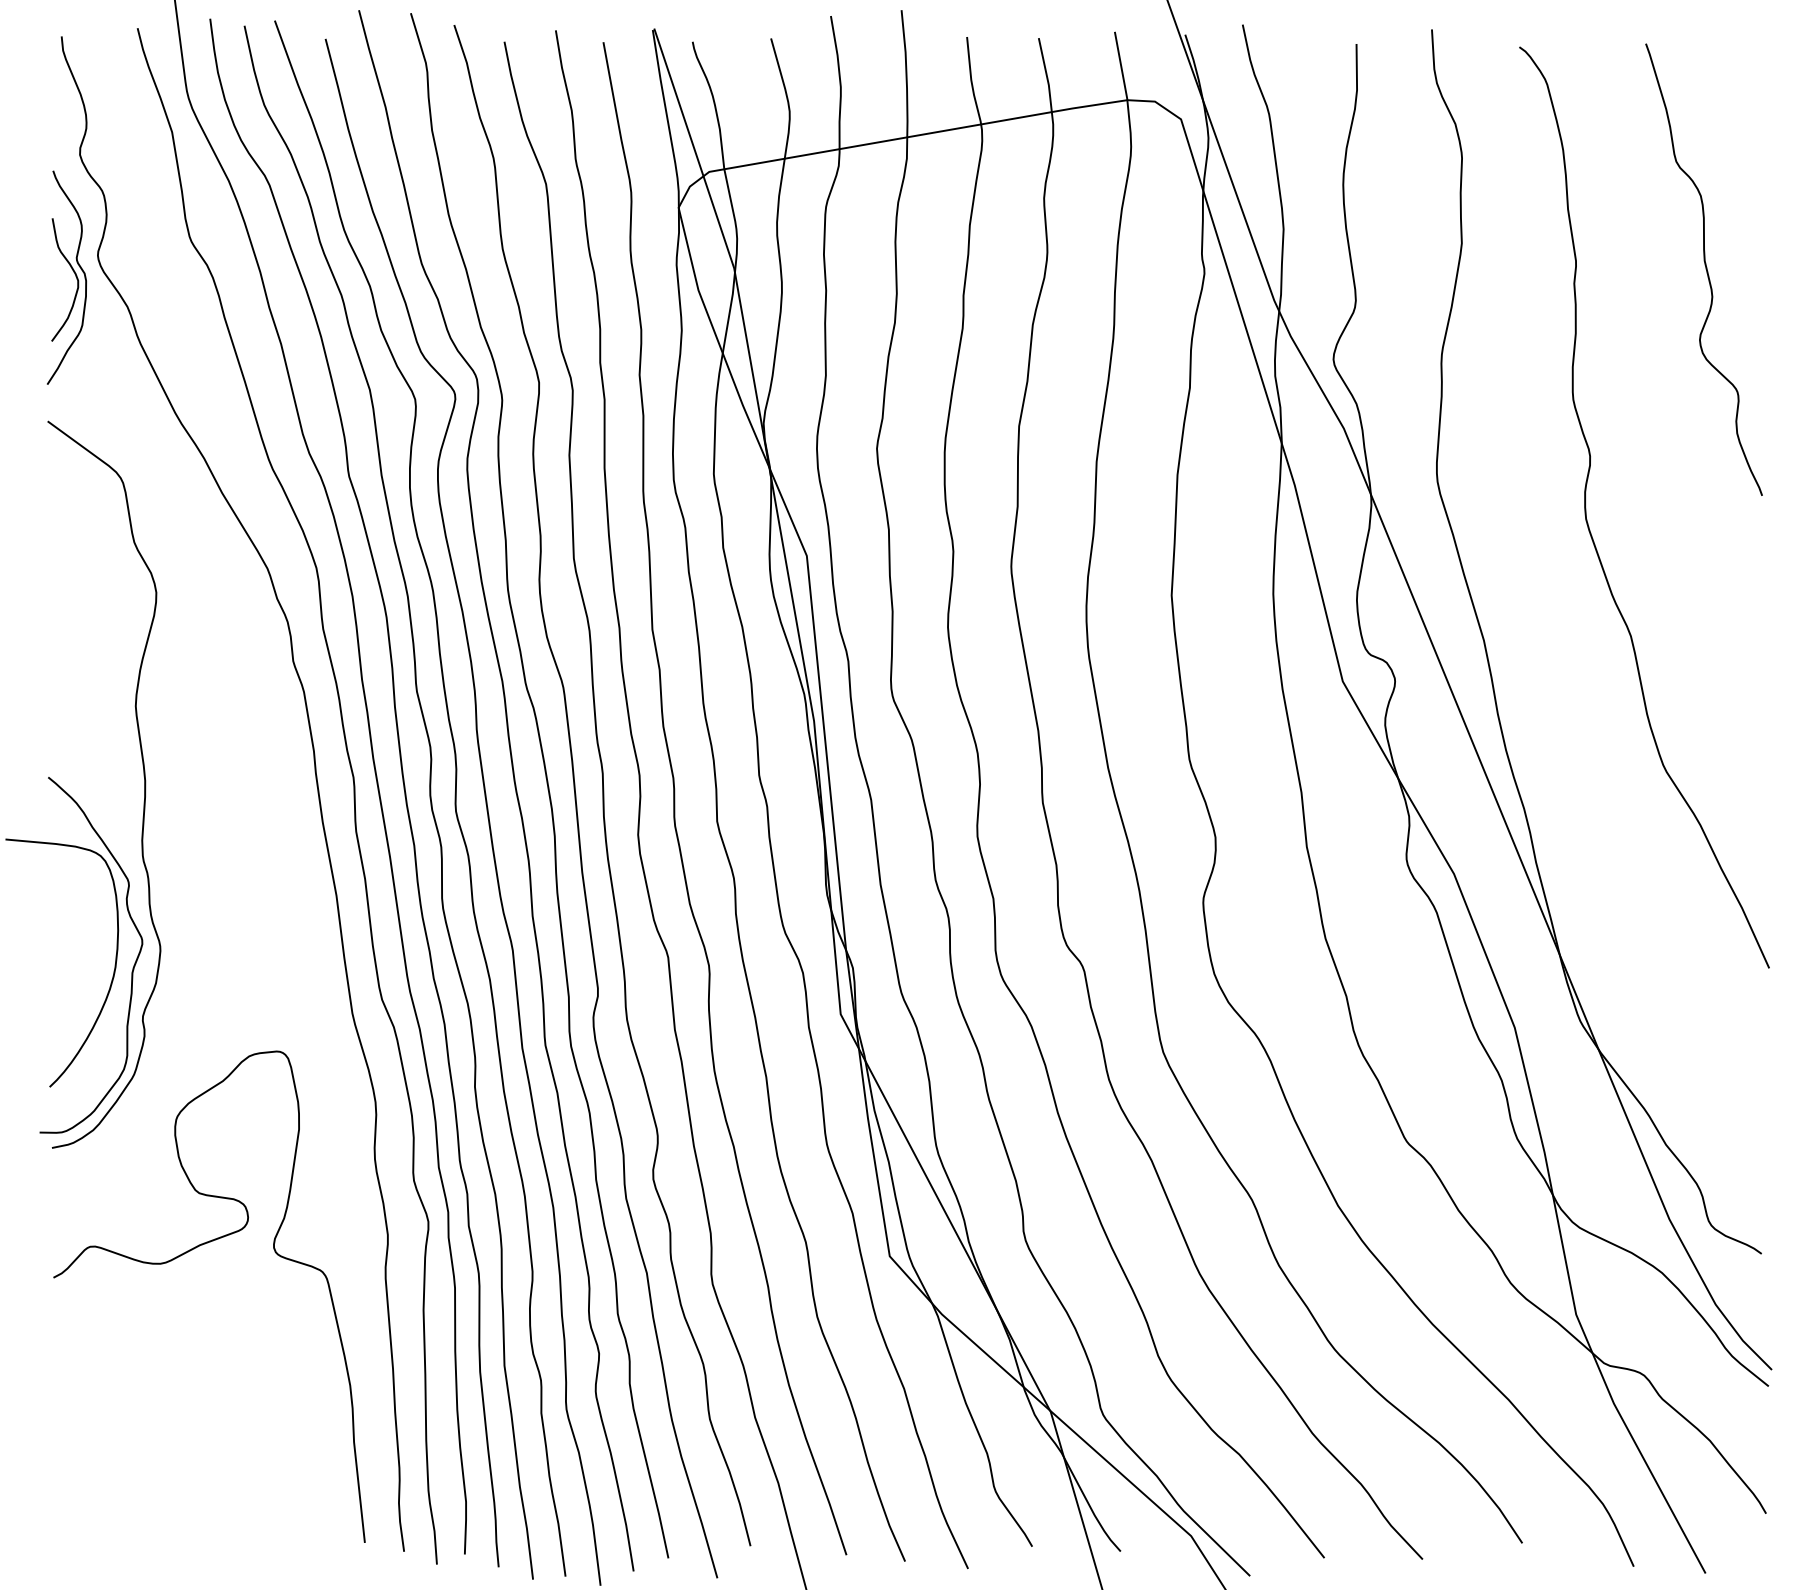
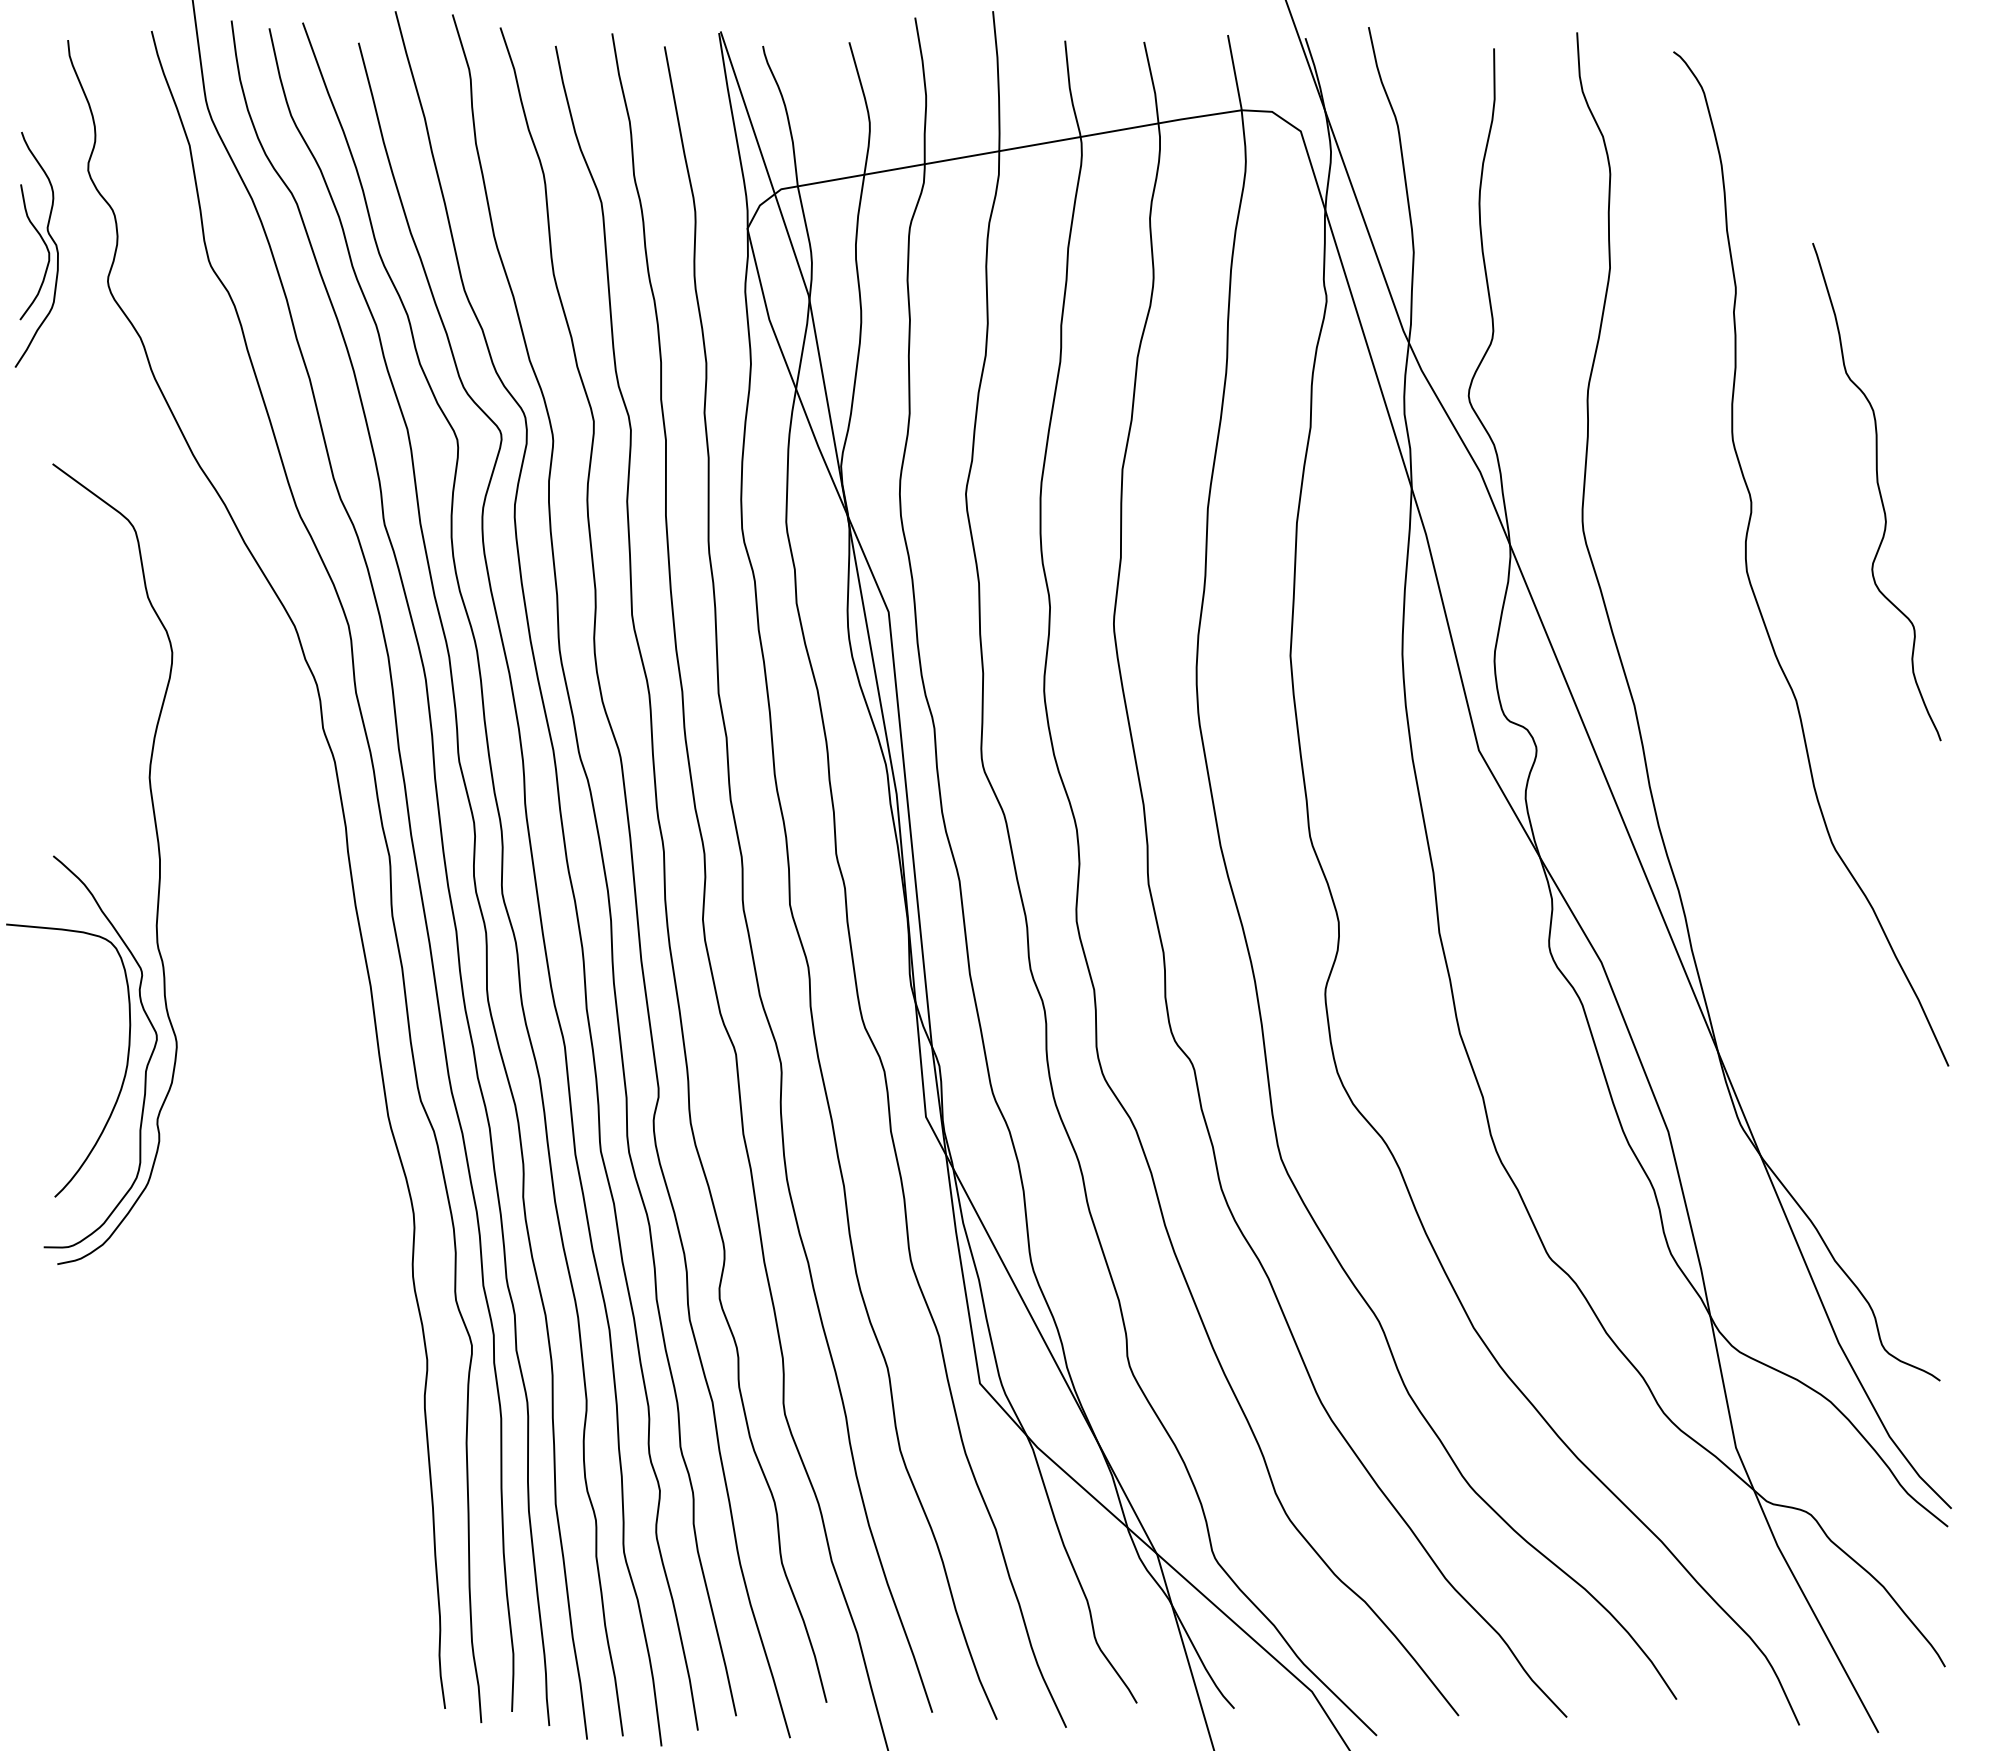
curve: (1705, 269) -> (1878, 491), moved
part: (73, 272) -> (44, 244), moved
curve: (186, 1253) -> (205, 1380), removed

